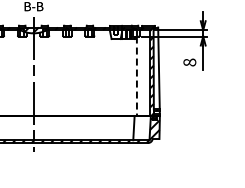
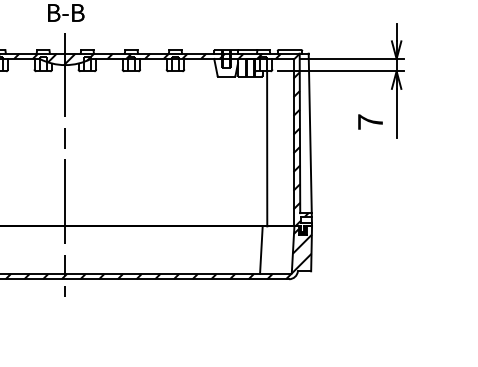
text: (189, 62) -> (369, 121), 8 -> 7
line: (136, 76) -> (266, 149), dashed -> solid

